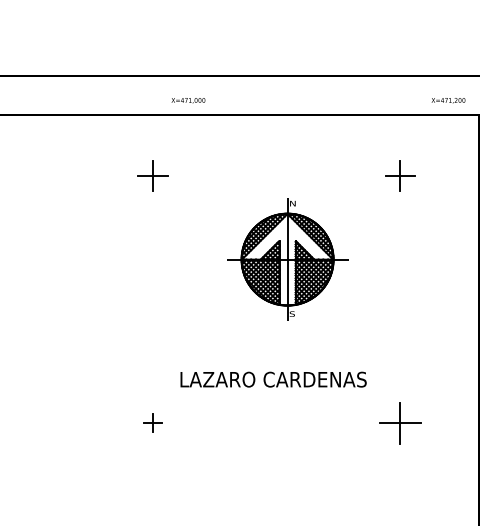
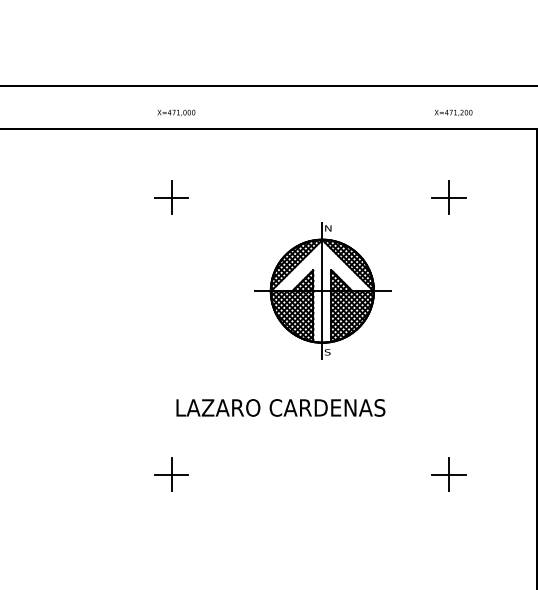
text: (188, 100) -> (176, 112), moved
text: (448, 100) -> (453, 112), moved
text: (273, 379) -> (280, 407), moved
part: (152, 422) -> (170, 473), size x1.67
part: (400, 422) -> (449, 473), size x0.71

